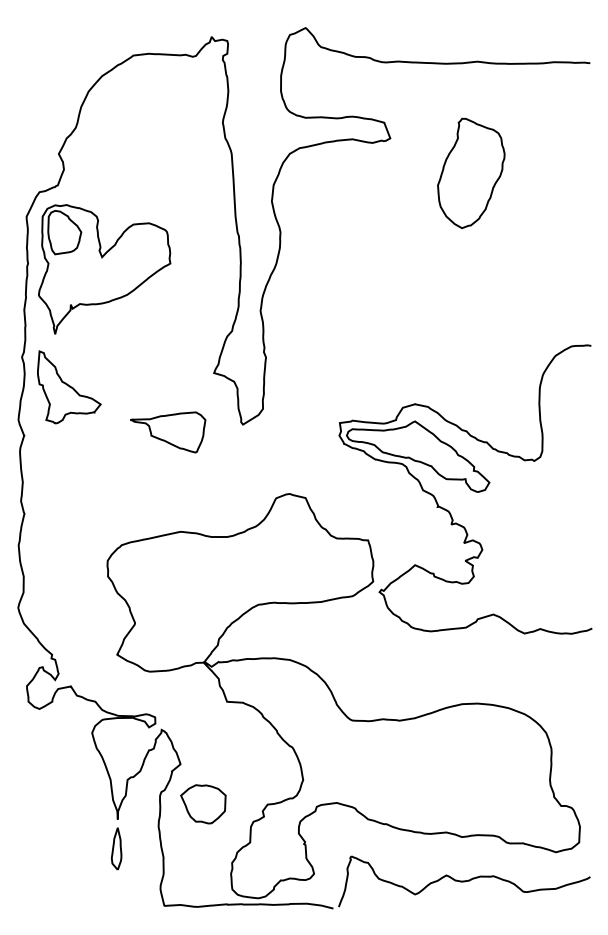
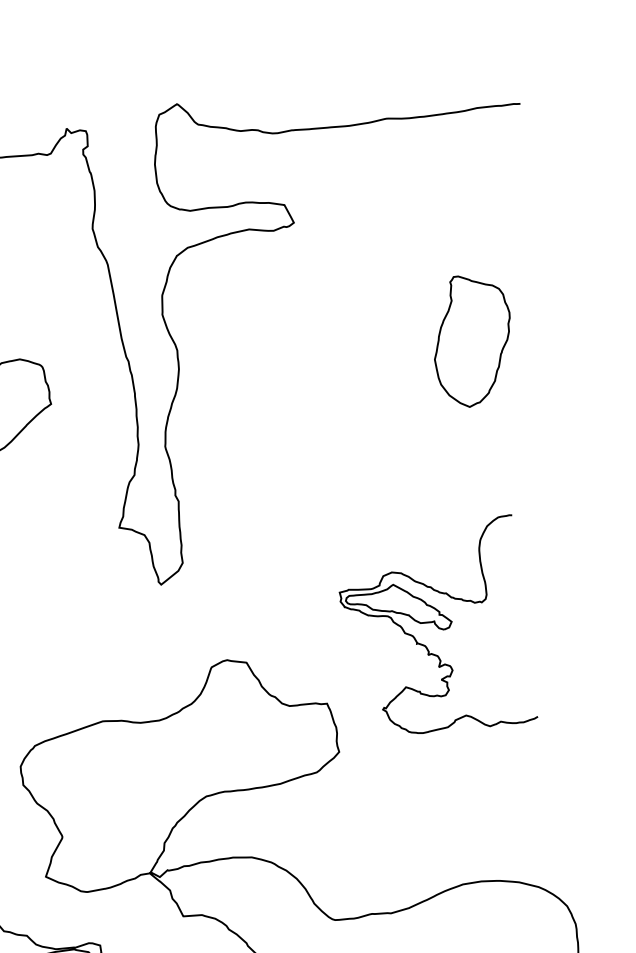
part: (471, 172) -> (472, 339), moved
part: (168, 432) -> (73, 605), removed
part: (465, 489) -> (435, 628), size x0.6

